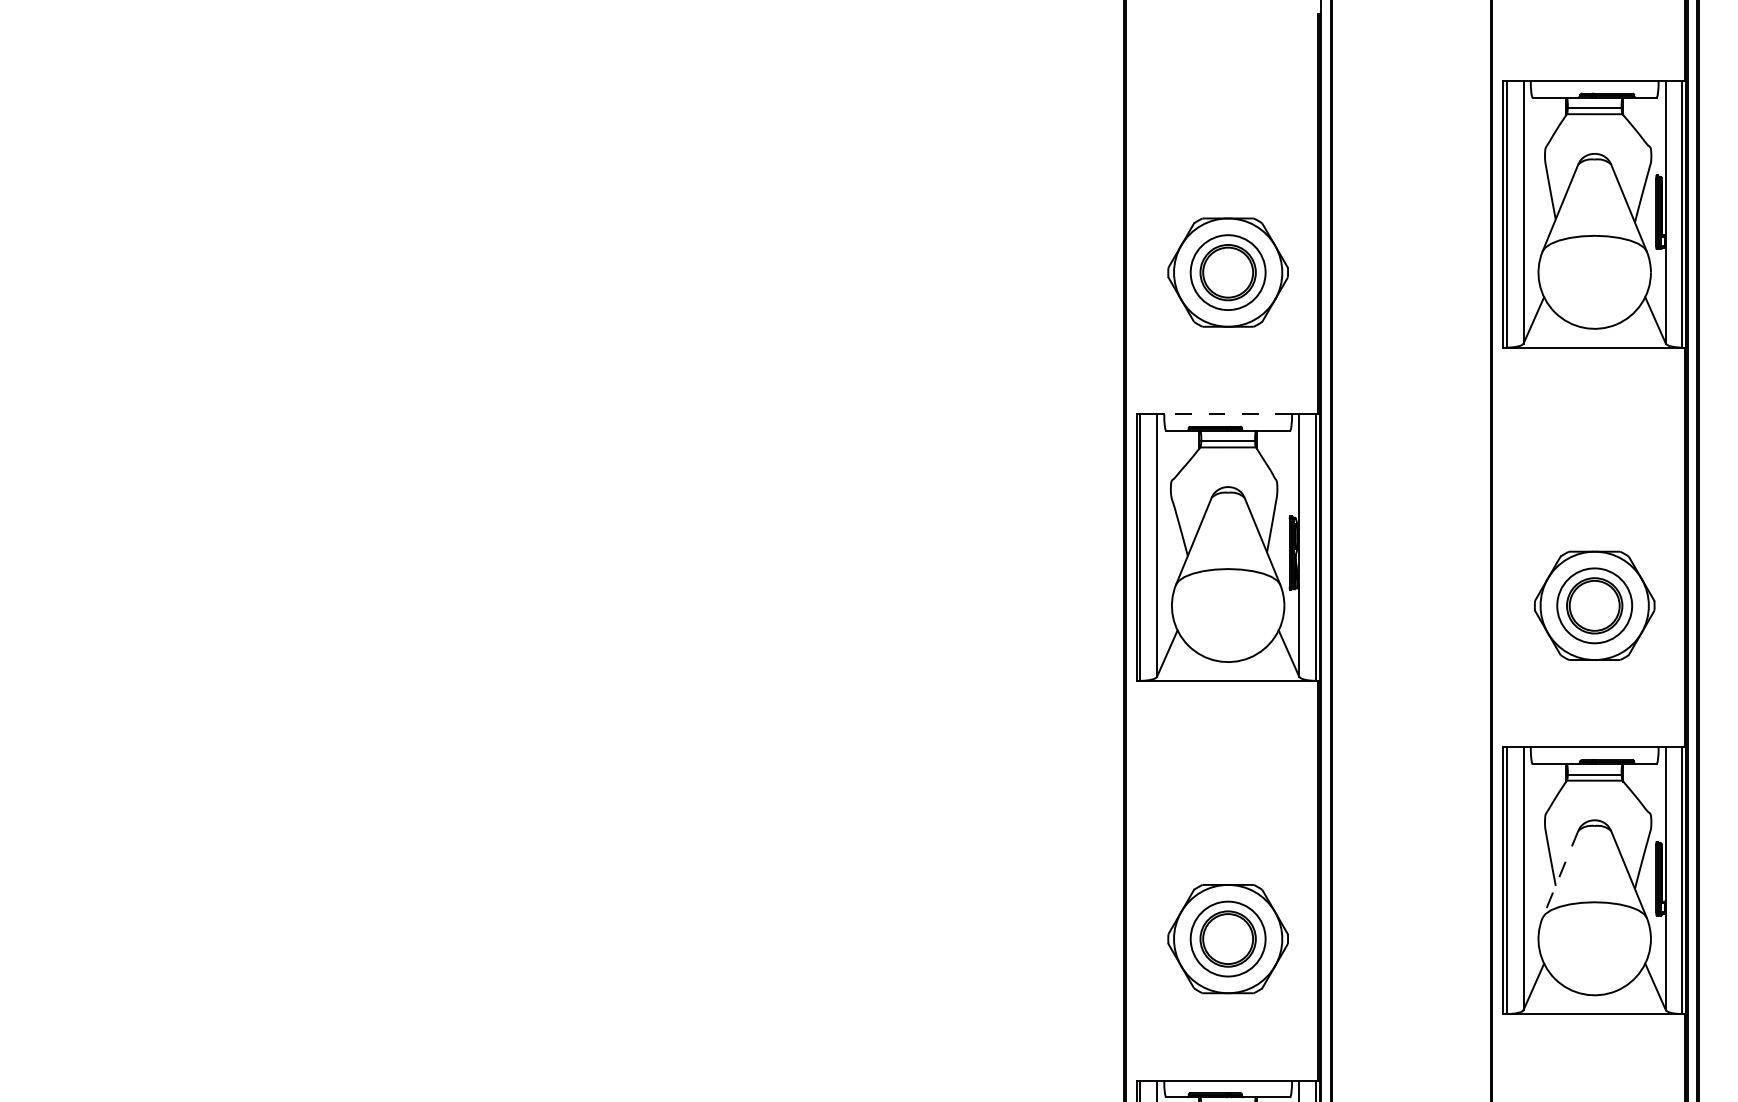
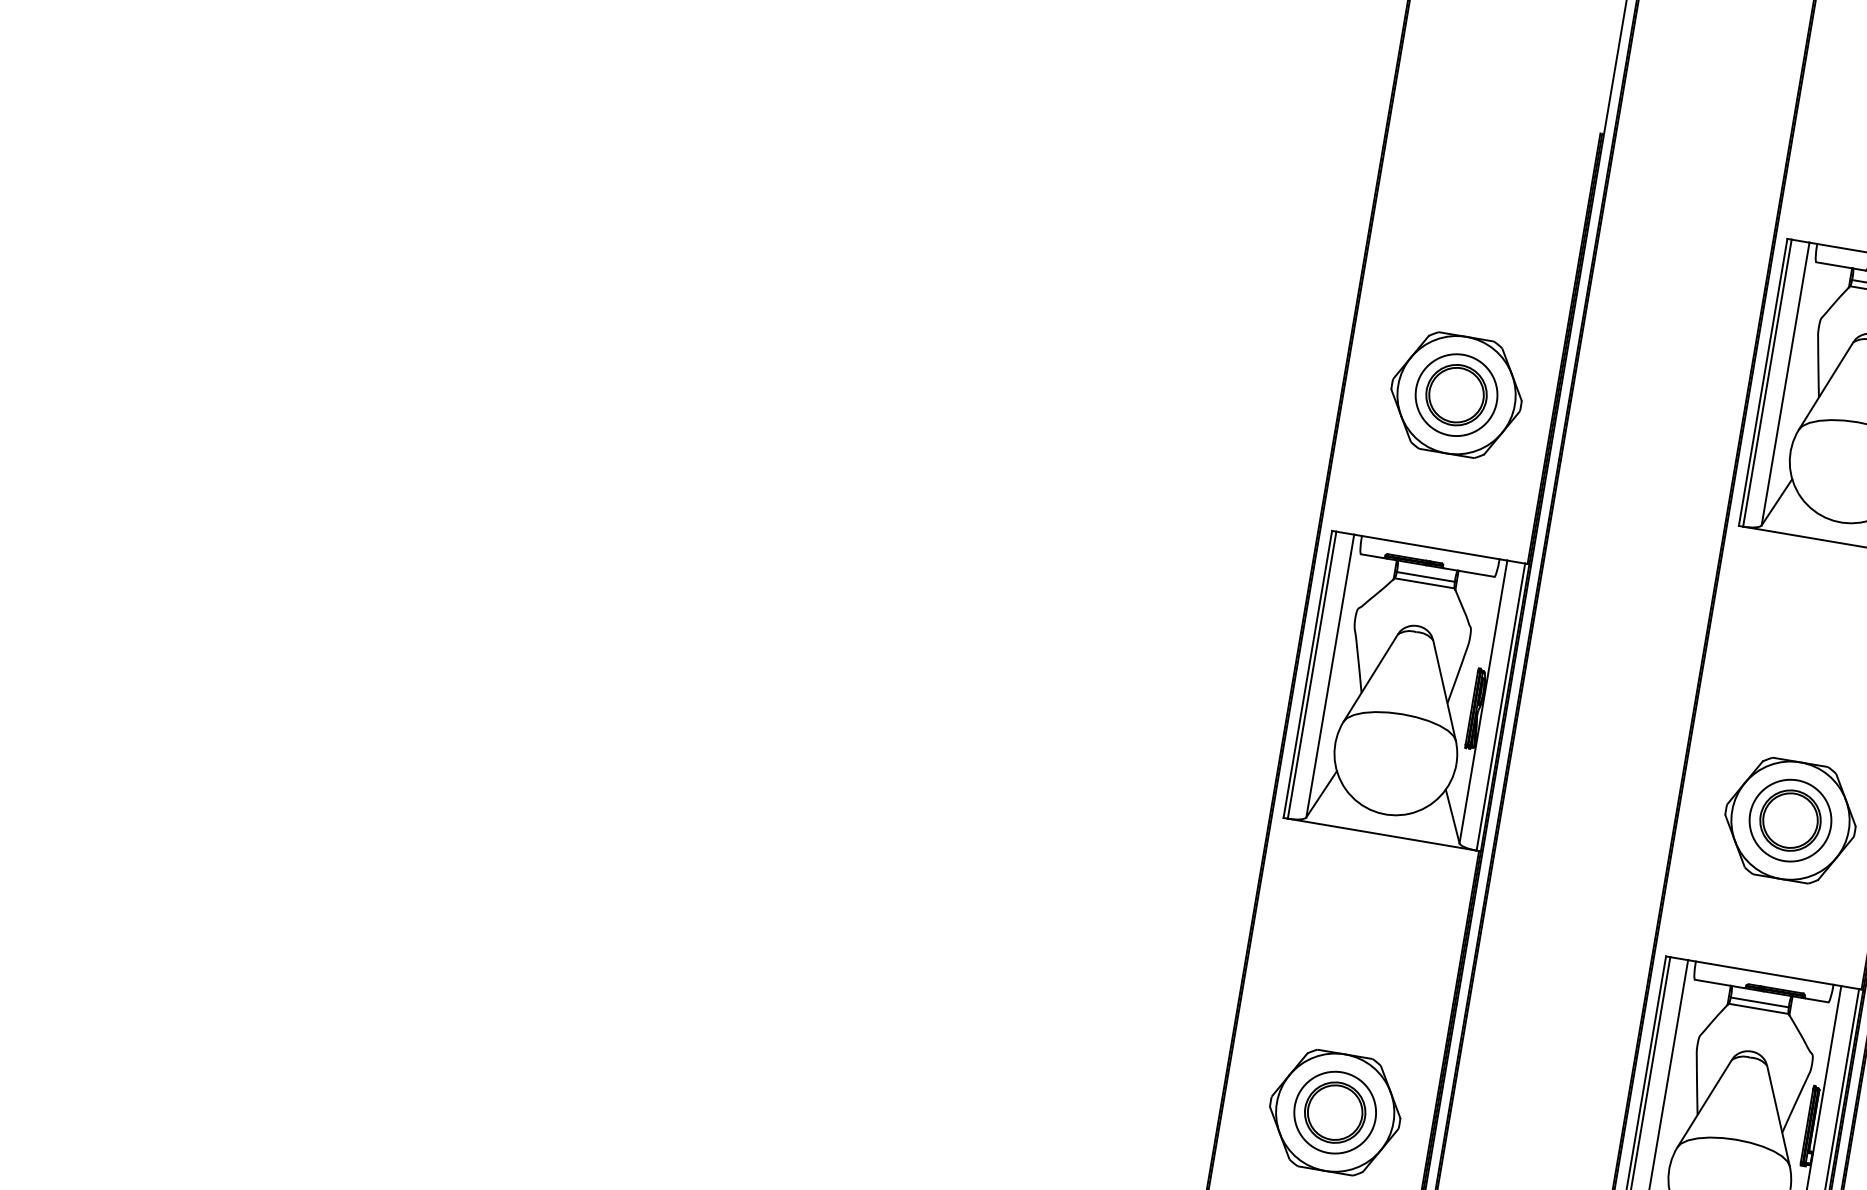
line: (1228, 414) -> (1431, 547), dashed -> solid
line: (1560, 874) -> (1704, 1103), dashed -> solid

